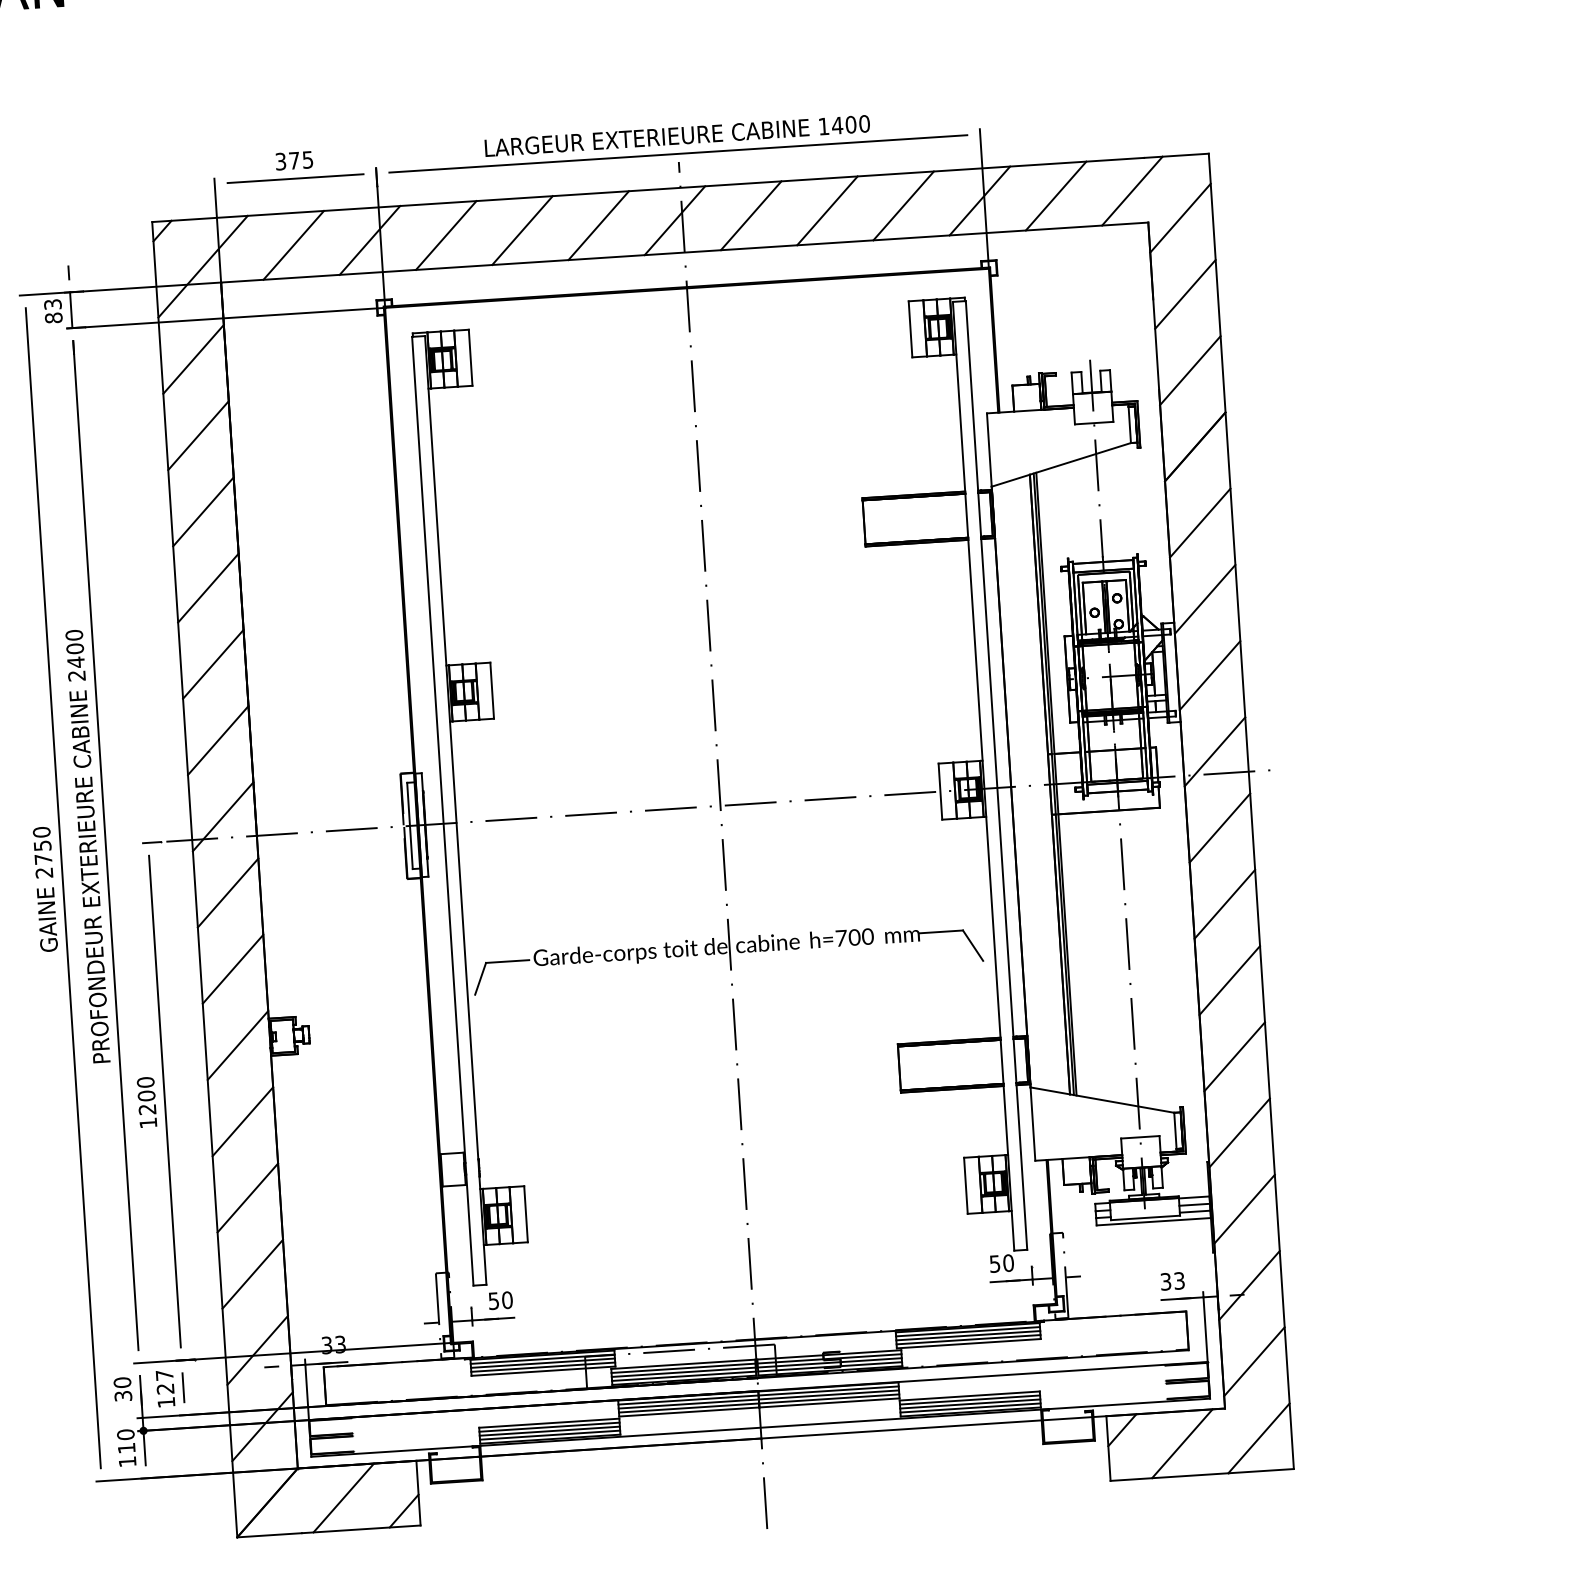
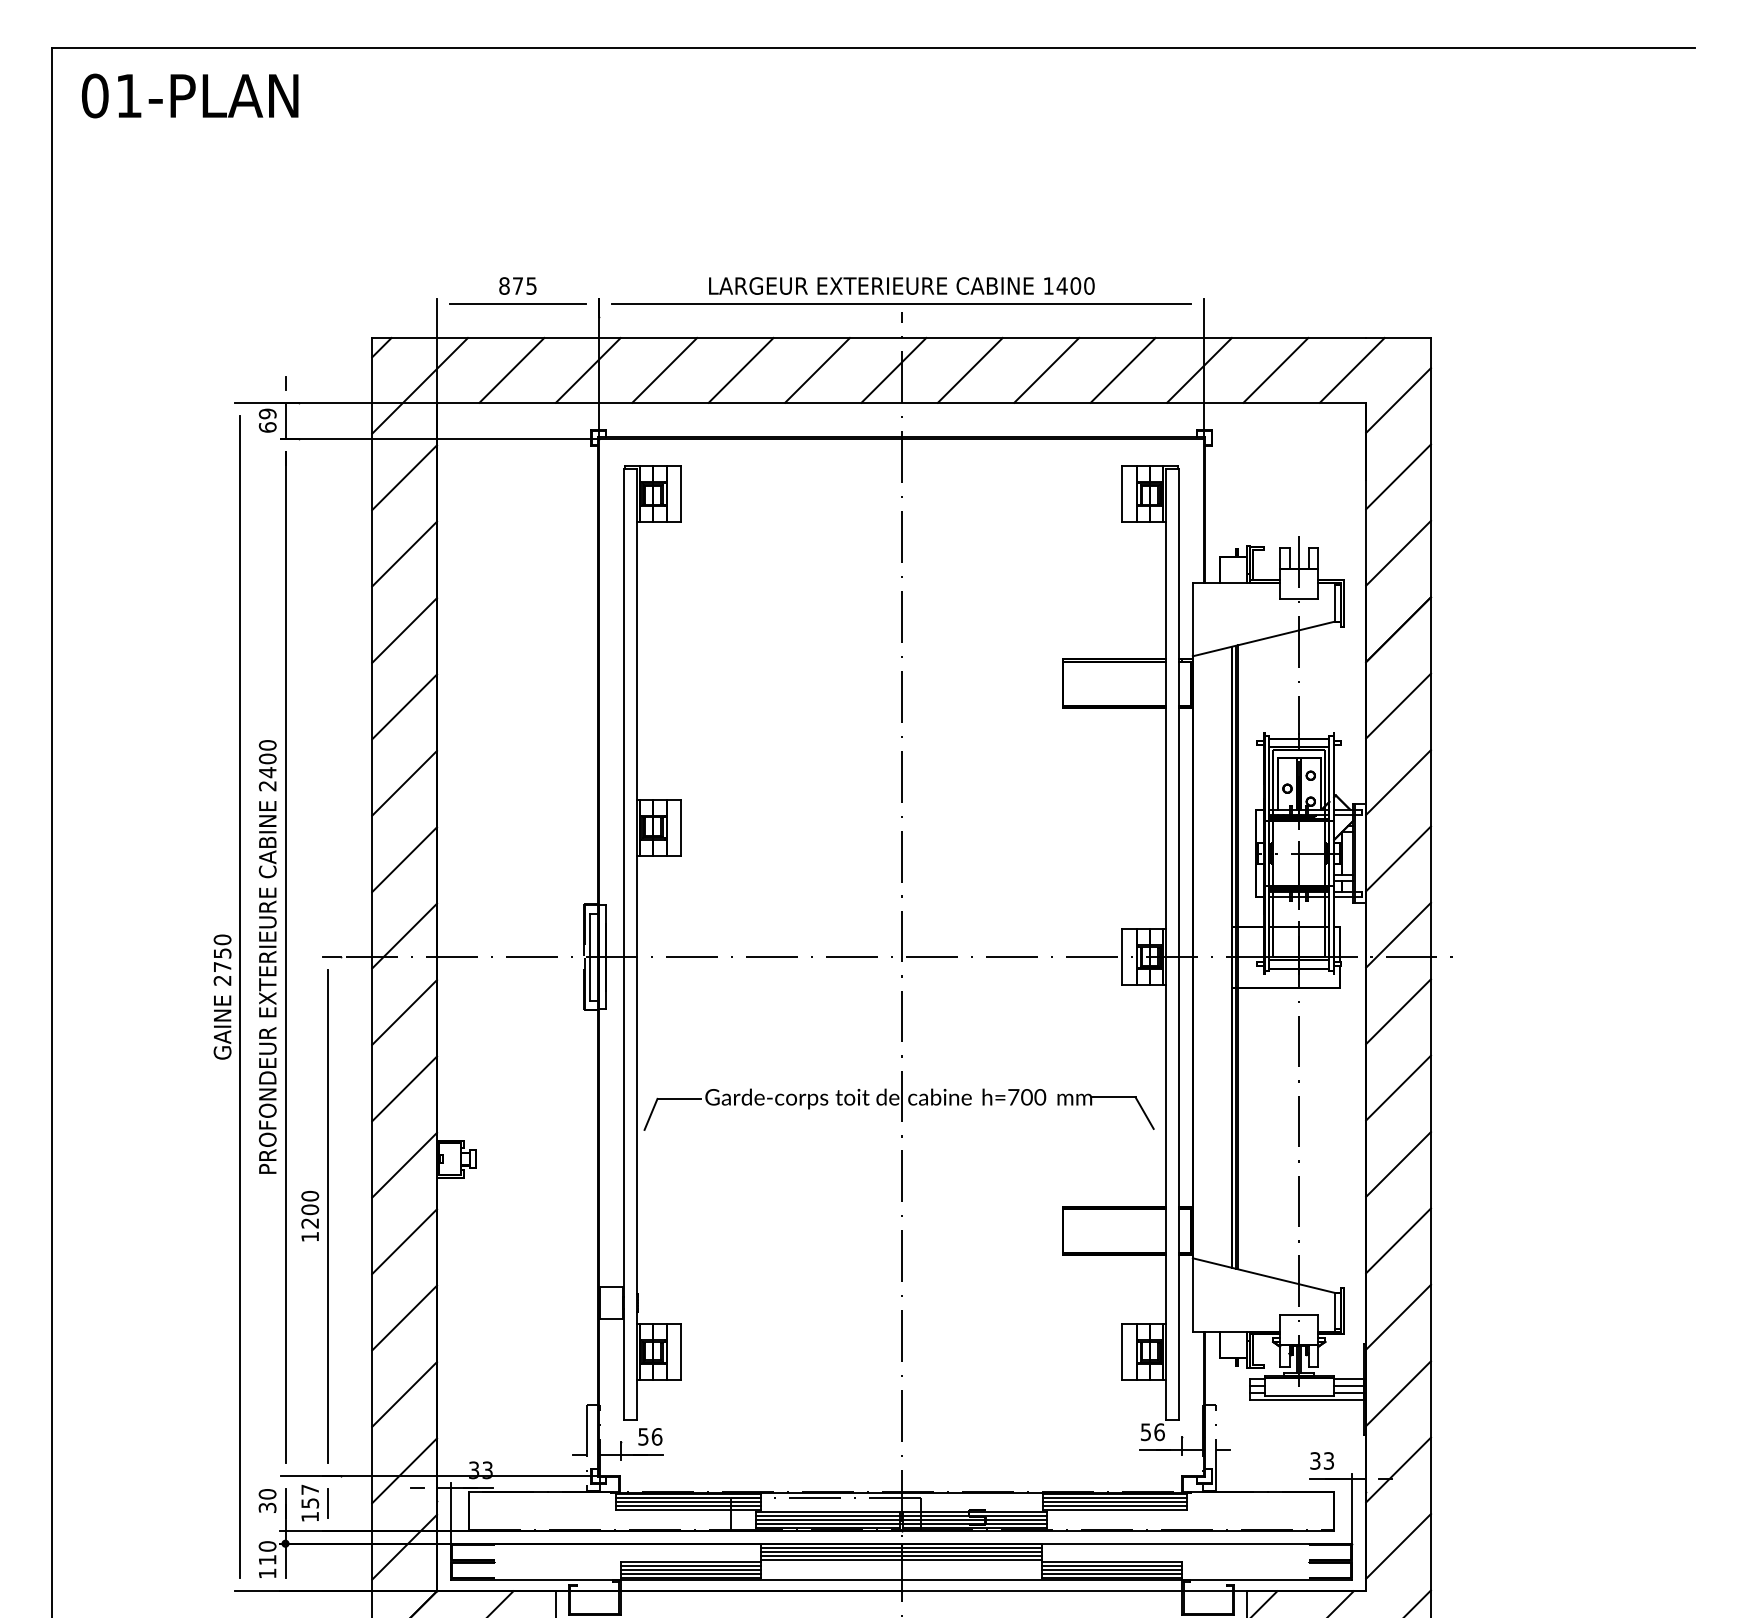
text: (280, 161) -> (504, 285), 375 -> 875
text: (53, 311) -> (267, 420), 83 -> 69
text: (1008, 1262) -> (1159, 1431), 50 -> 56
text: (506, 1299) -> (656, 1436), 50 -> 56
text: (165, 1389) -> (310, 1503), 127 -> 157

